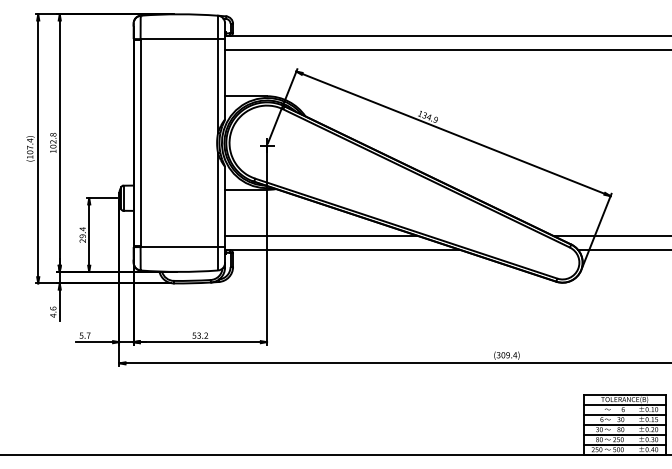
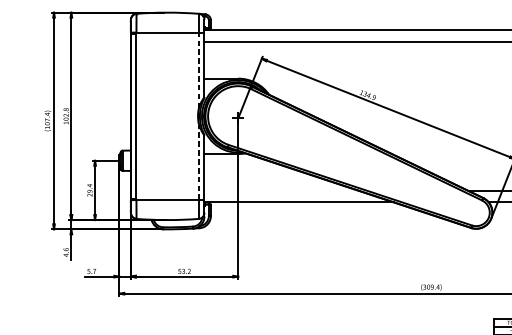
line: (218, 86) -> (199, 70), solid -> dashed
line: (218, 200) -> (199, 162), solid -> dashed
line: (321, 236) -> (282, 191), removed

